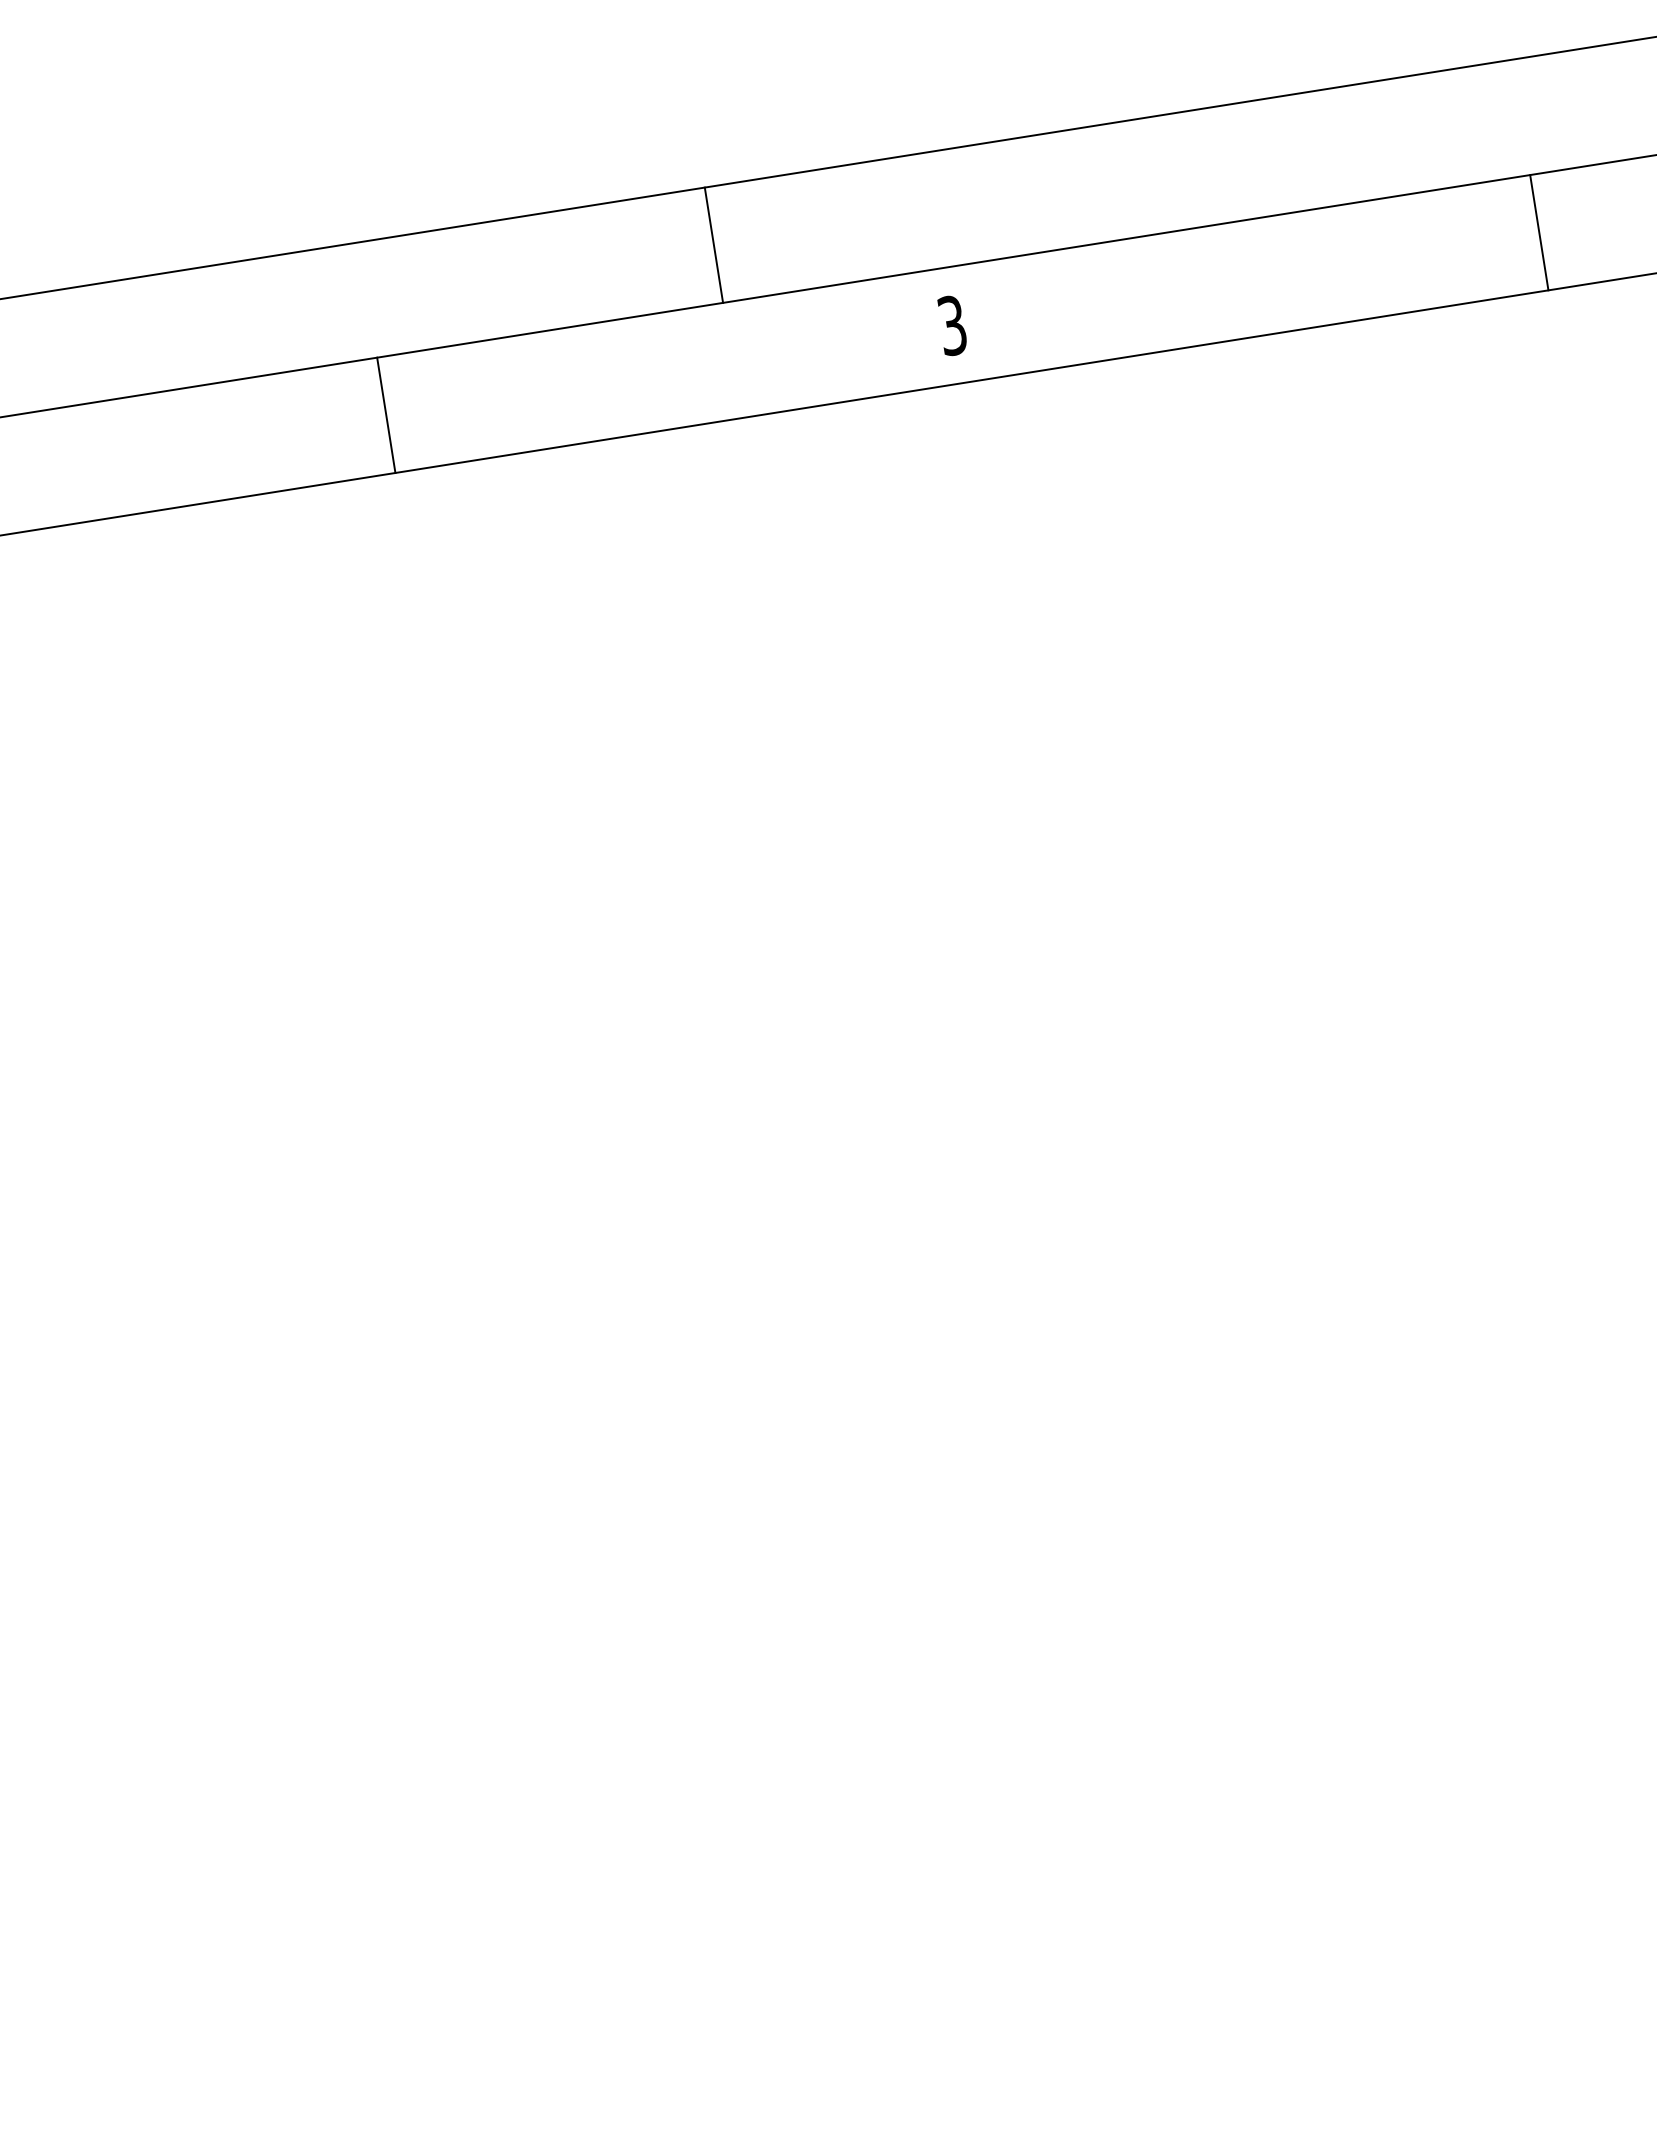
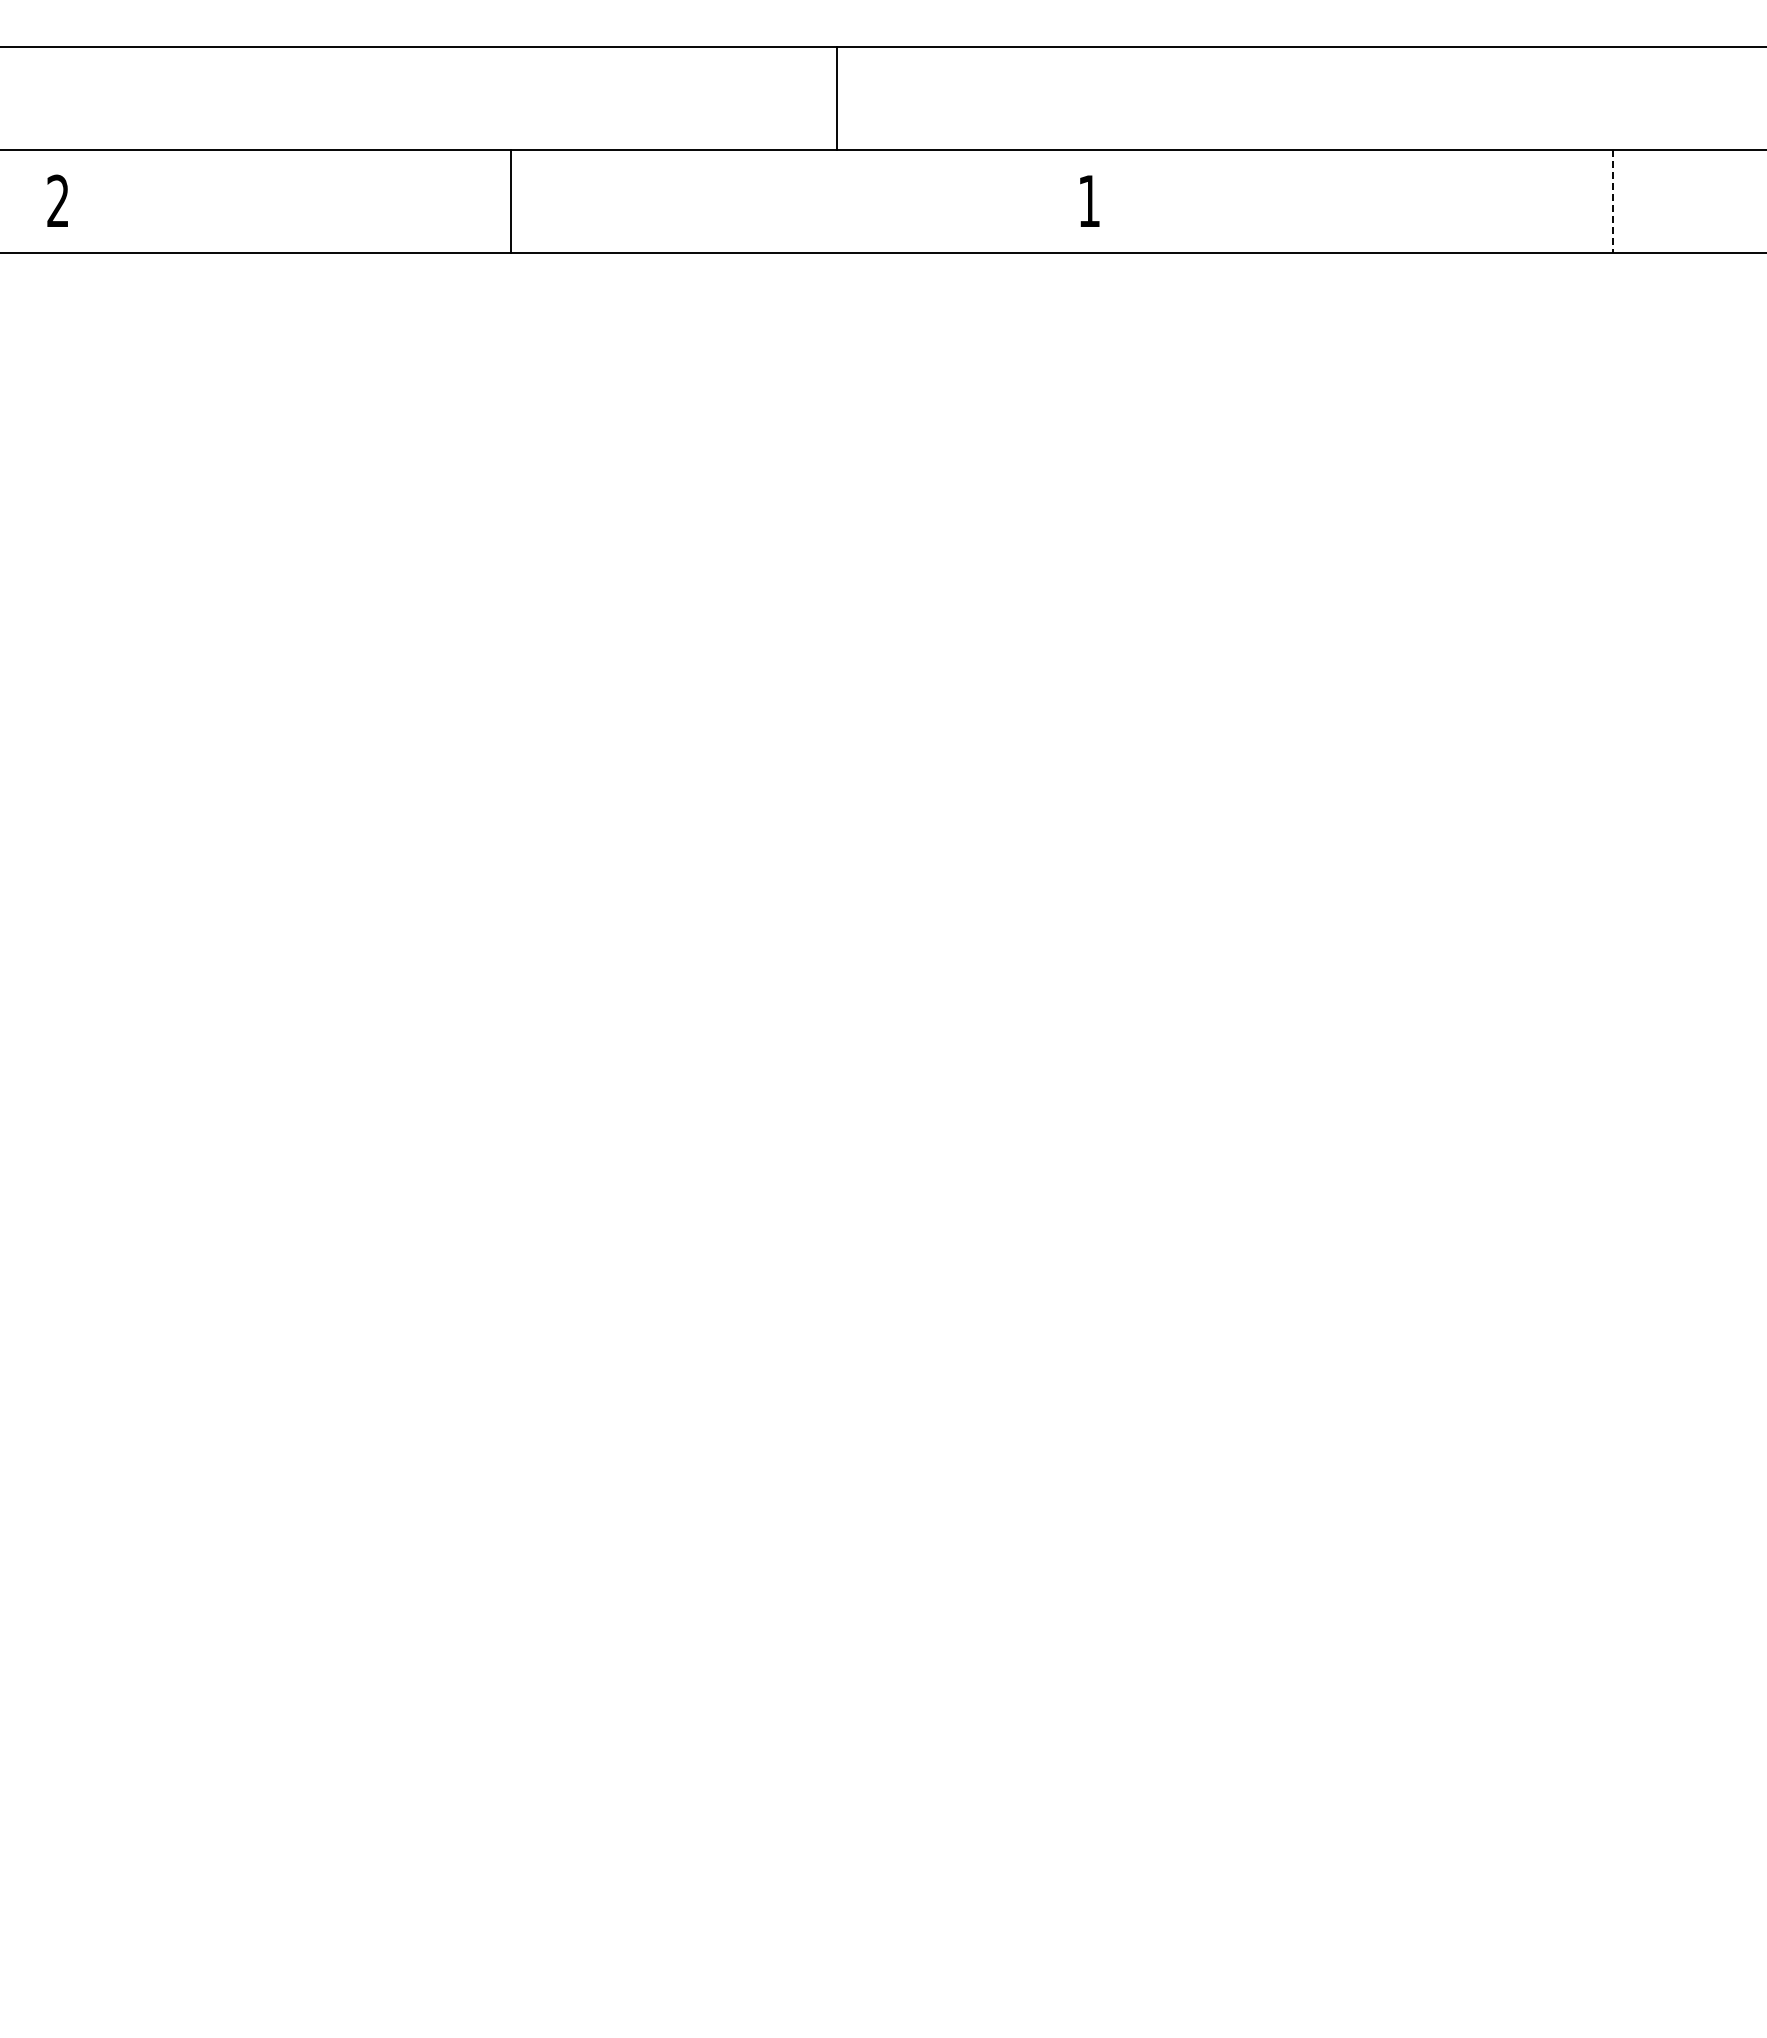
line: (1539, 232) -> (1613, 201), solid -> dashed
line: (713, 244) -> (836, 97), moved
text: (951, 324) -> (1088, 200), 3 -> 1
line: (385, 414) -> (510, 200), moved

